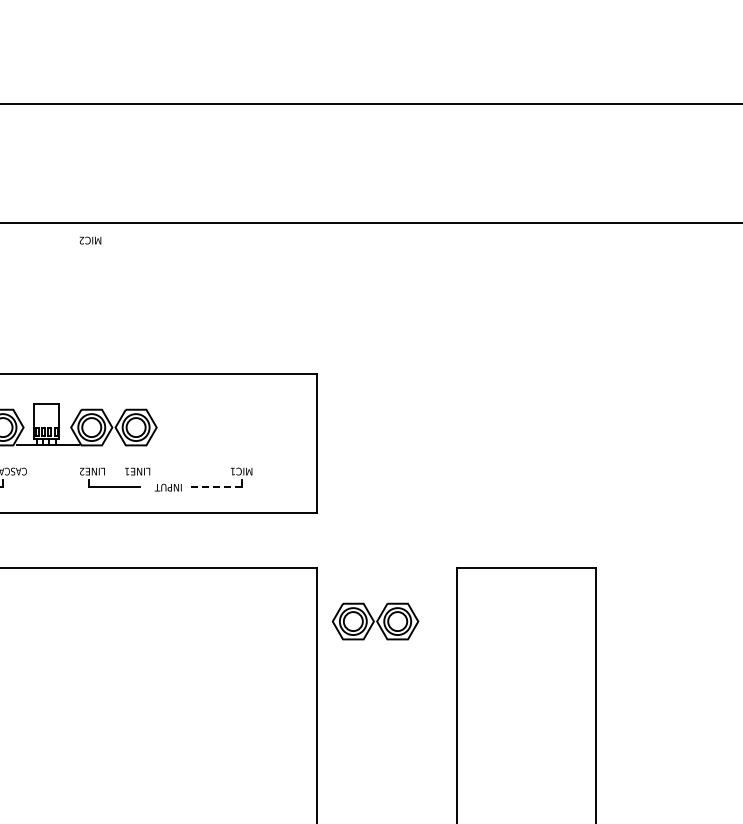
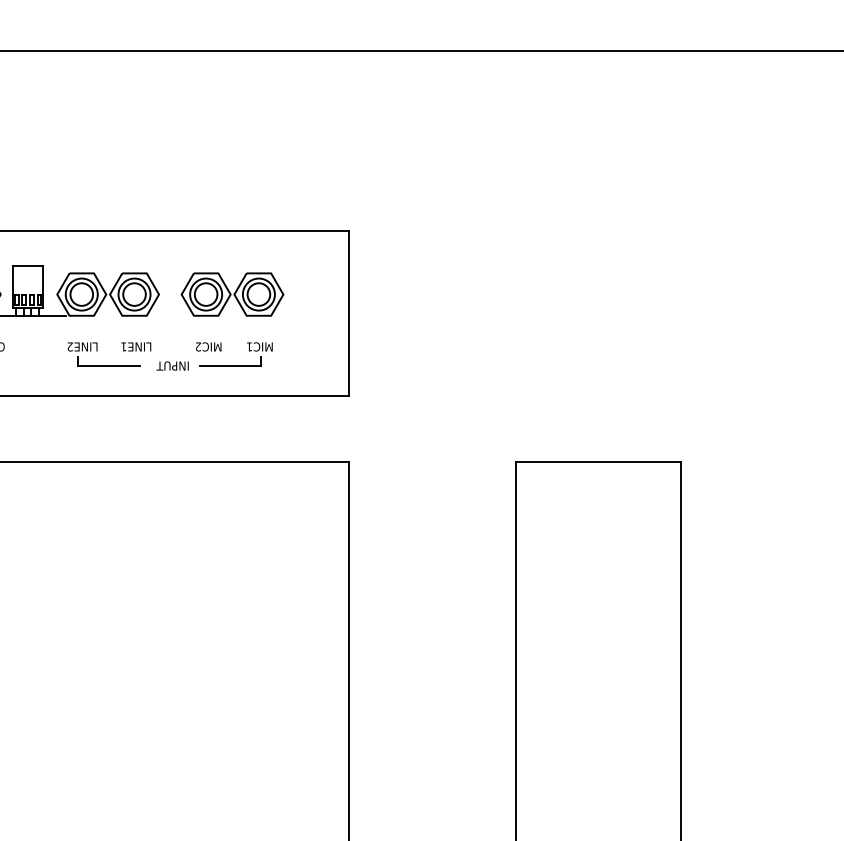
text: (90, 240) -> (208, 346), moved
line: (216, 487) -> (230, 365), dashed -> solid
part: (375, 621) -> (232, 294), moved

